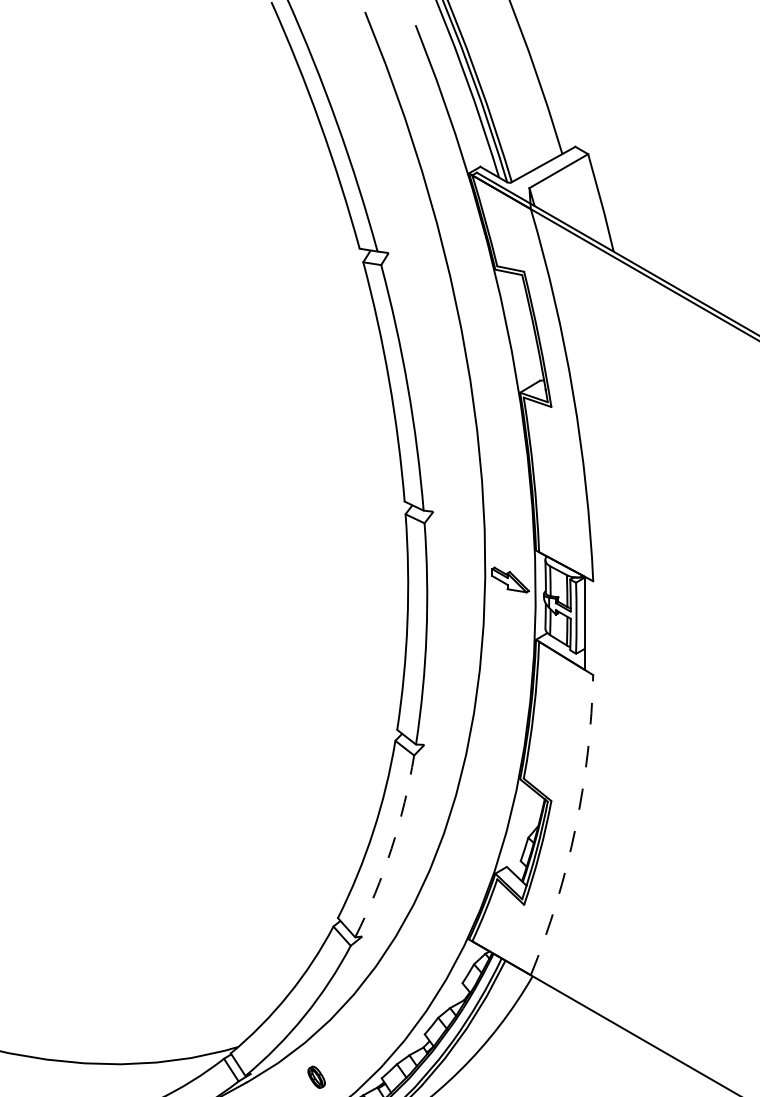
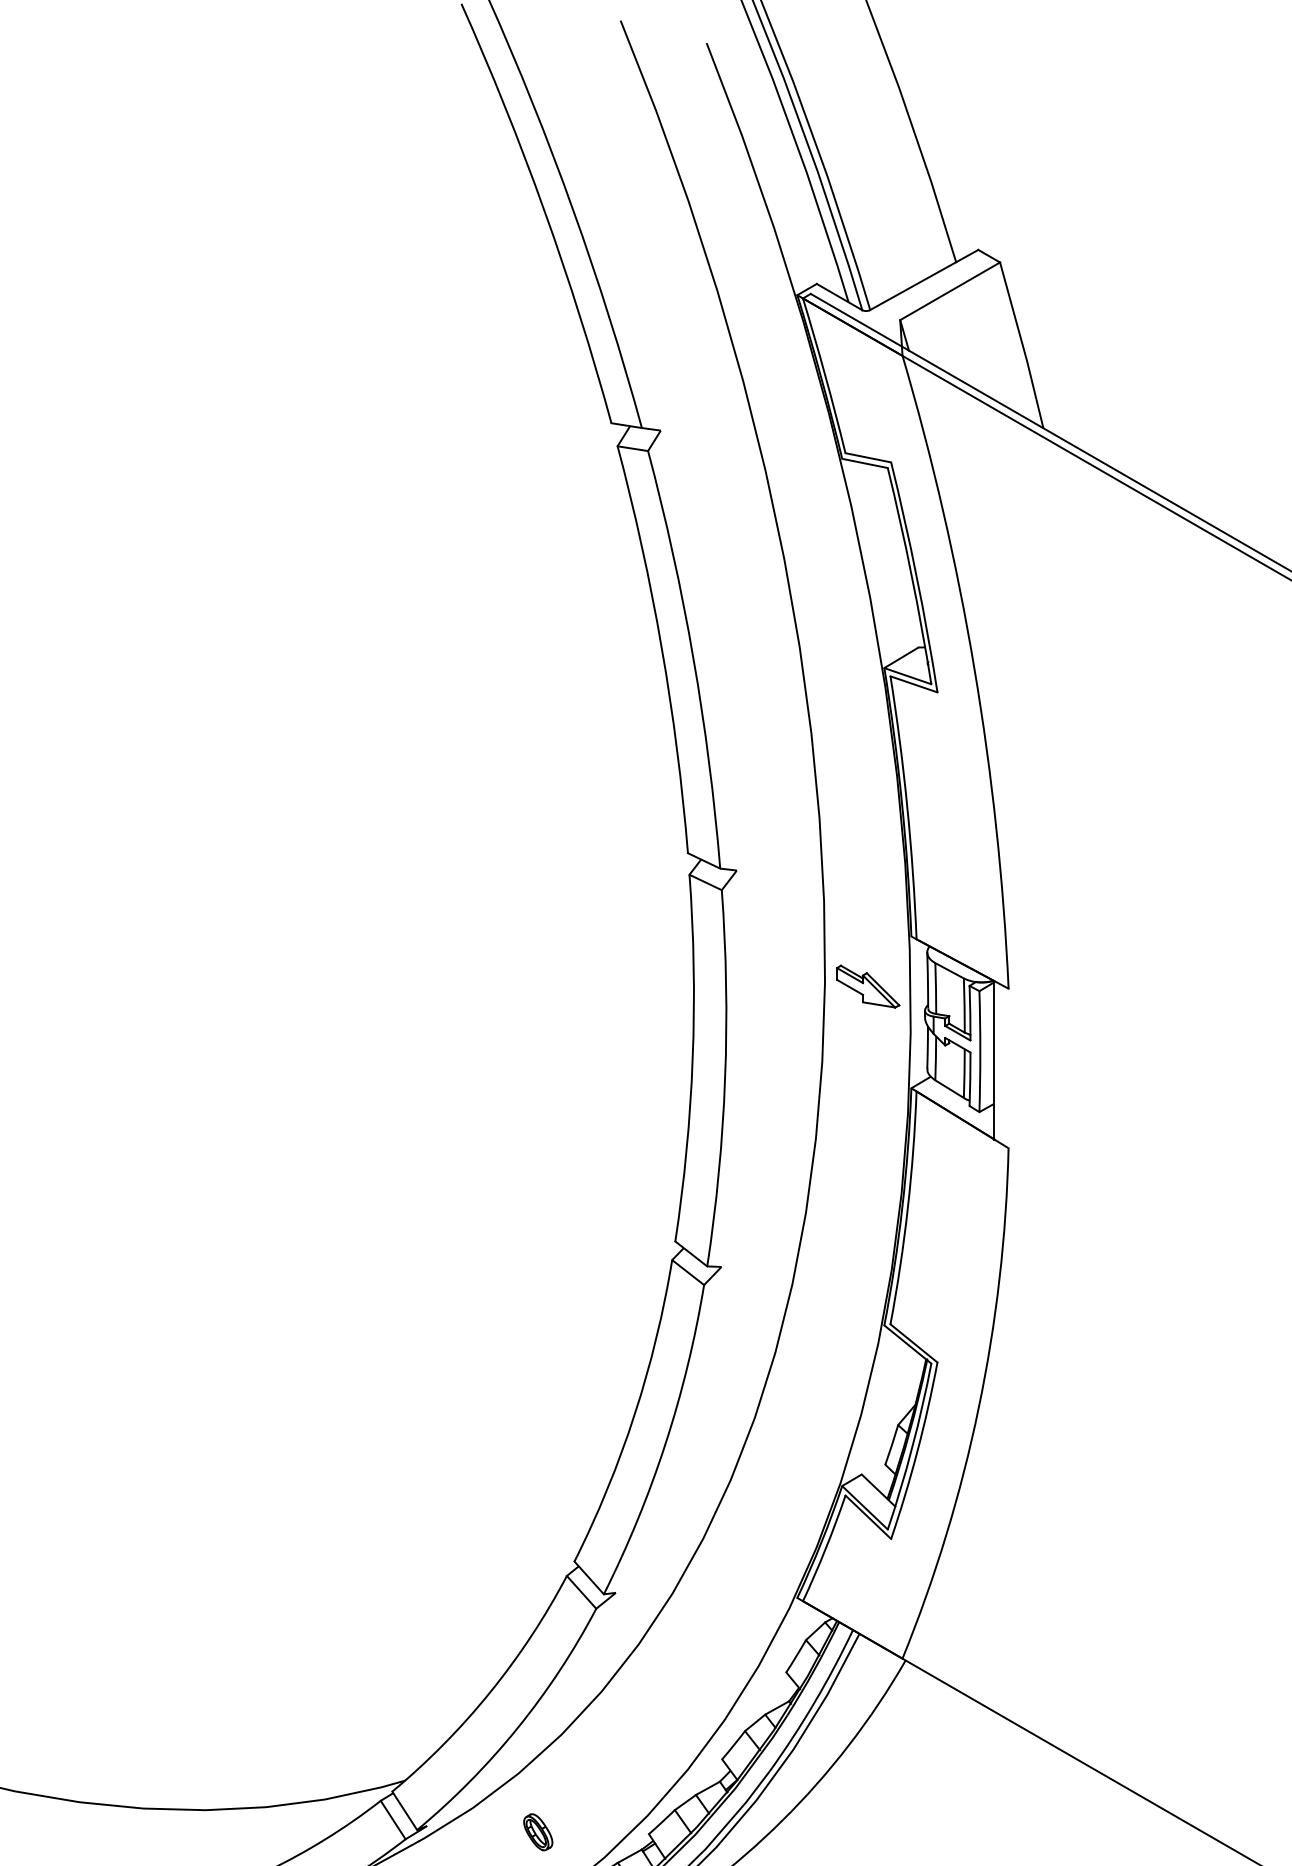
arc: (575, 827) -> (978, 1407), dashed -> solid
arc: (391, 848) -> (665, 1443), dashed -> solid

